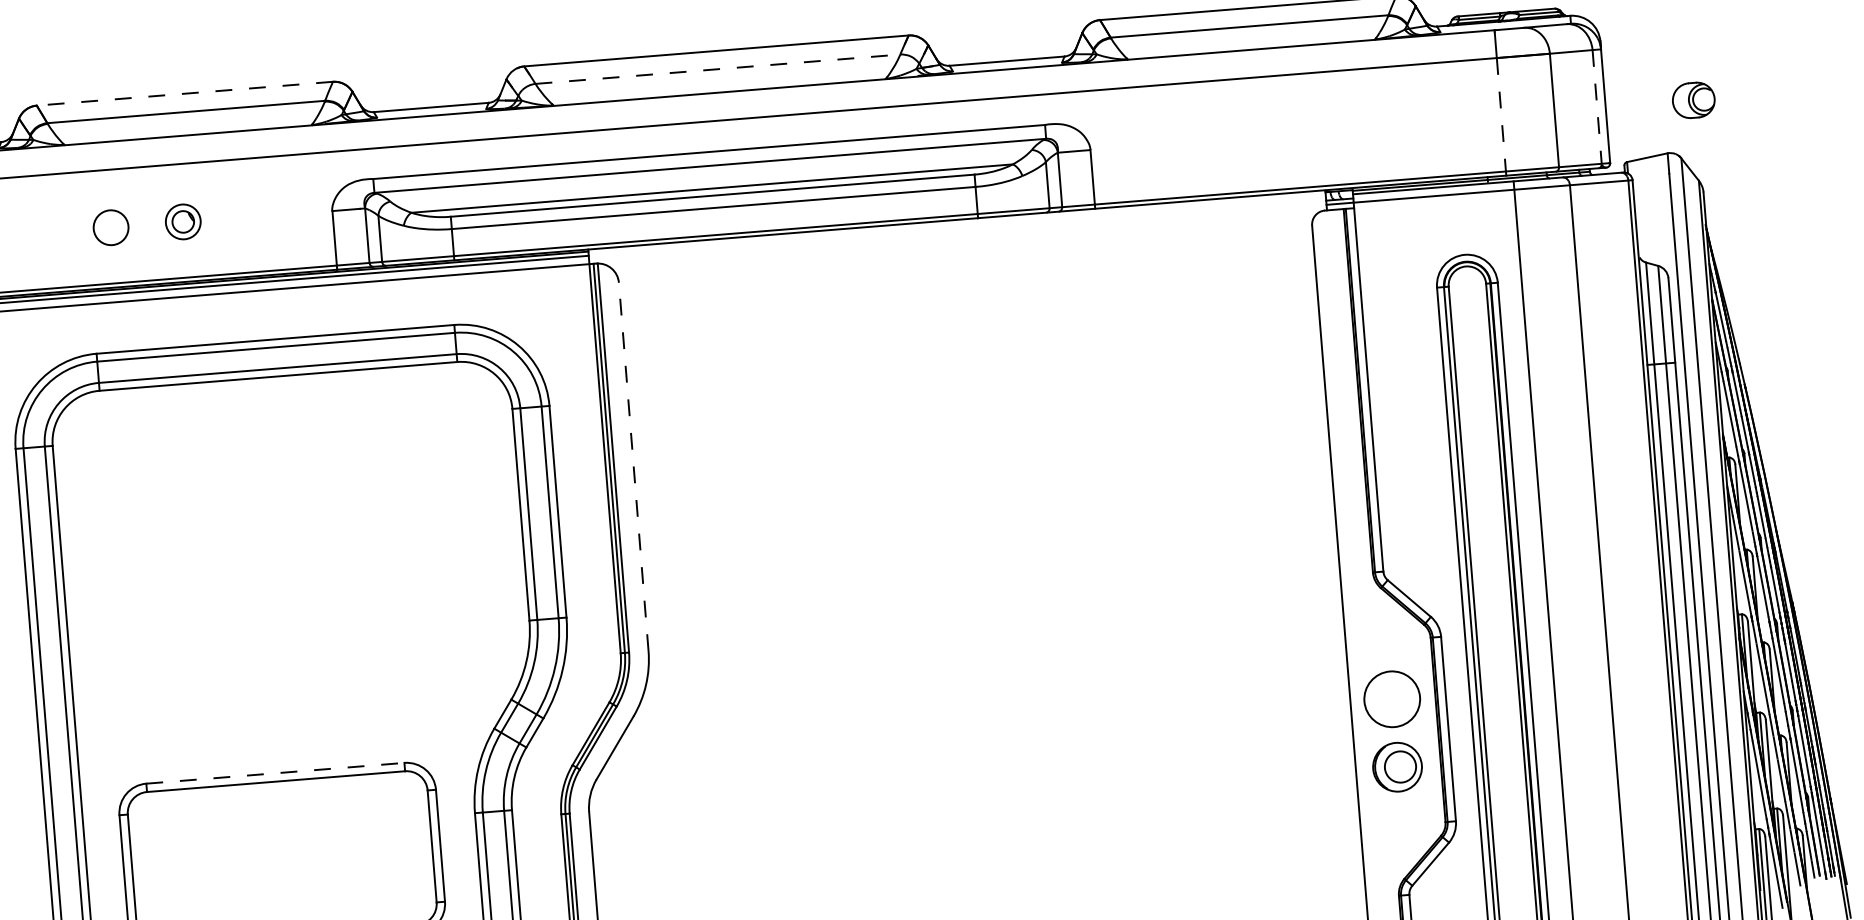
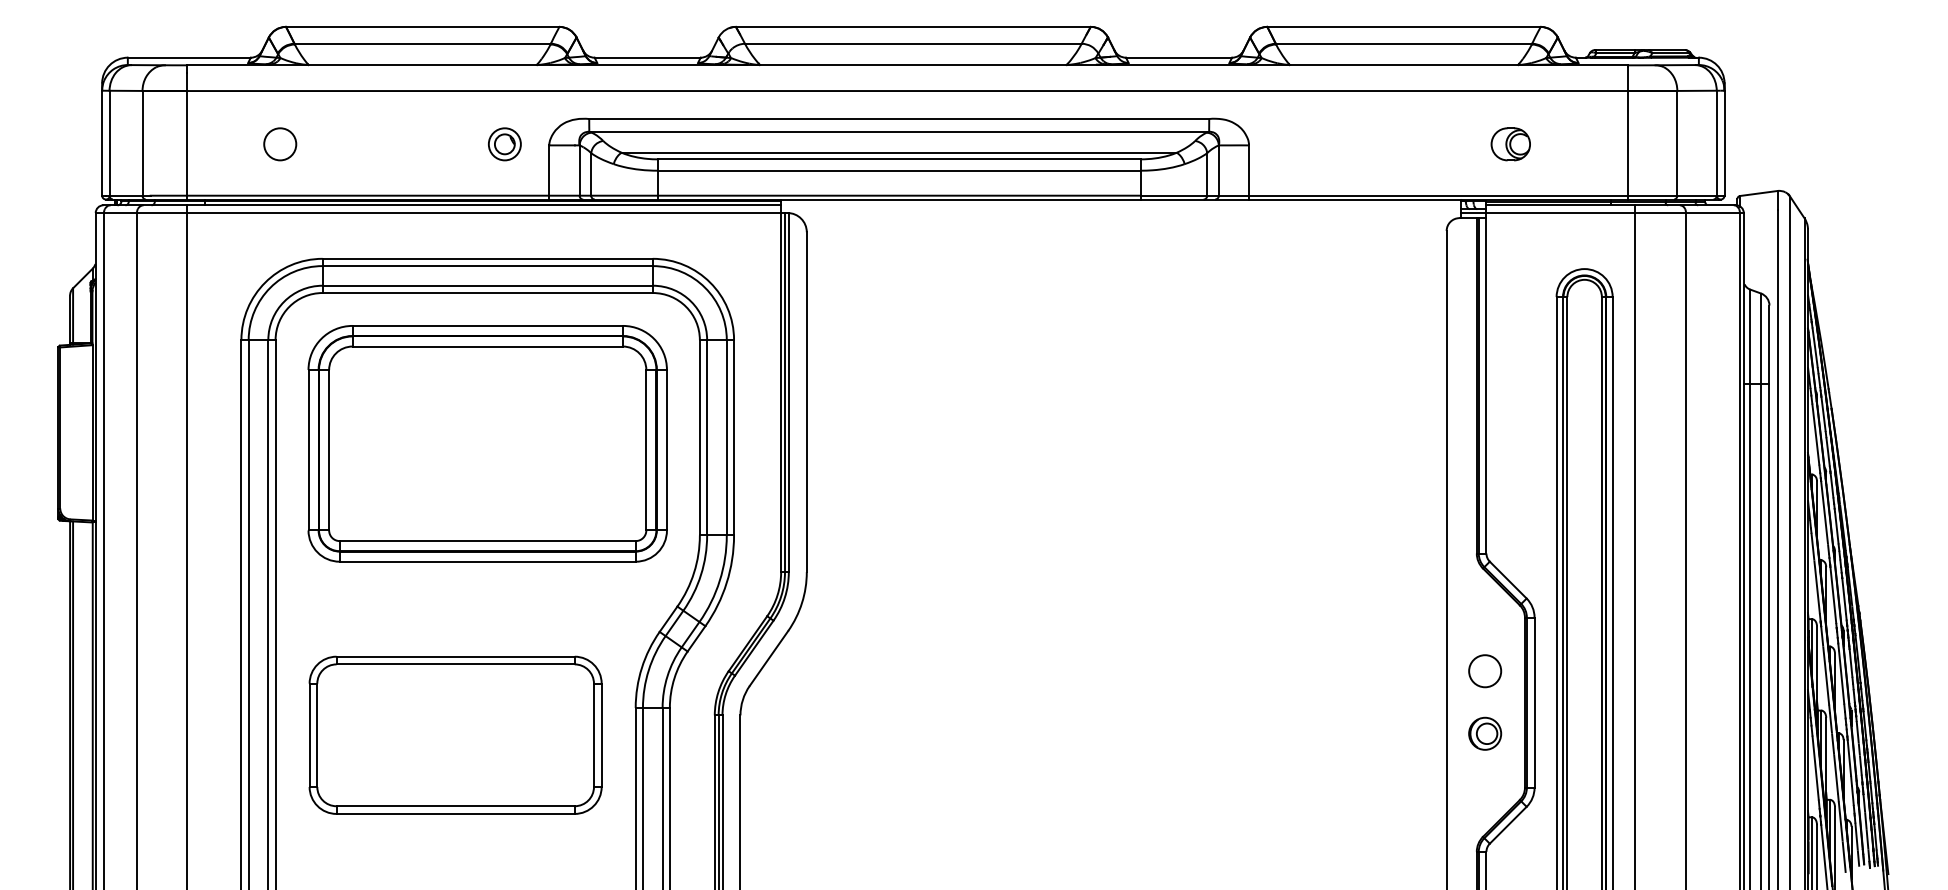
line: (718, 68) -> (913, 43), dashed -> solid
line: (184, 93) -> (422, 26), dashed -> solid
part: (1693, 100) -> (1510, 144), moved
line: (1596, 107) -> (1716, 143), dashed -> solid
line: (1501, 114) -> (1628, 143), dashed -> solid
part: (182, 222) -> (504, 144), moved
circle: (111, 227) -> (280, 144), moved
line: (633, 467) -> (806, 402), dashed -> solid
part: (291, 539) -> (487, 443), added
circle: (1392, 699) -> (1485, 671), size x0.62
part: (1398, 766) -> (1485, 733), size x0.71
line: (276, 773) -> (456, 656), dashed -> solid

